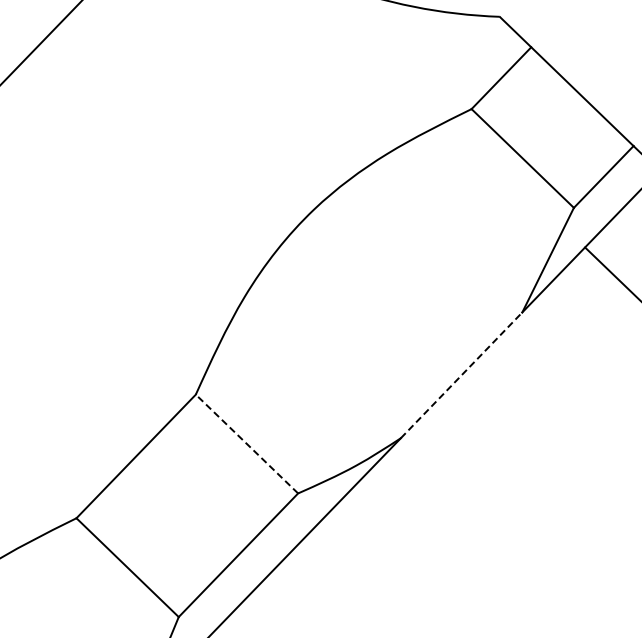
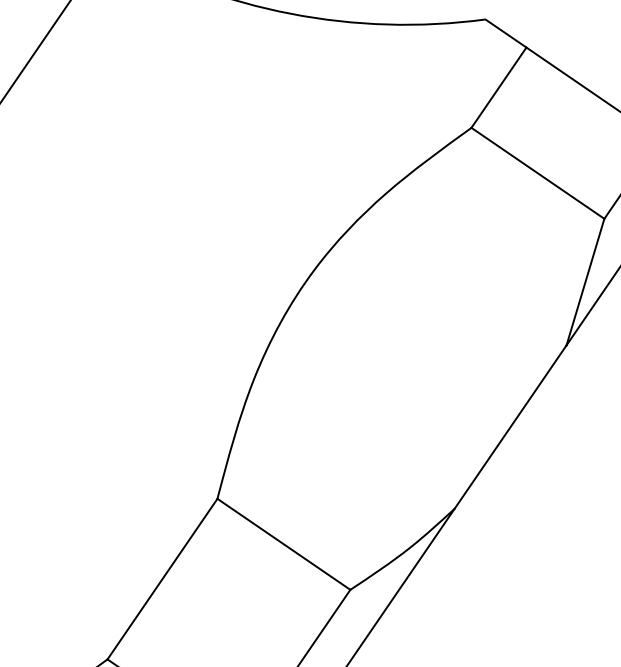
line: (461, 374) -> (510, 426), dashed -> solid
line: (246, 443) -> (283, 543), dashed -> solid

